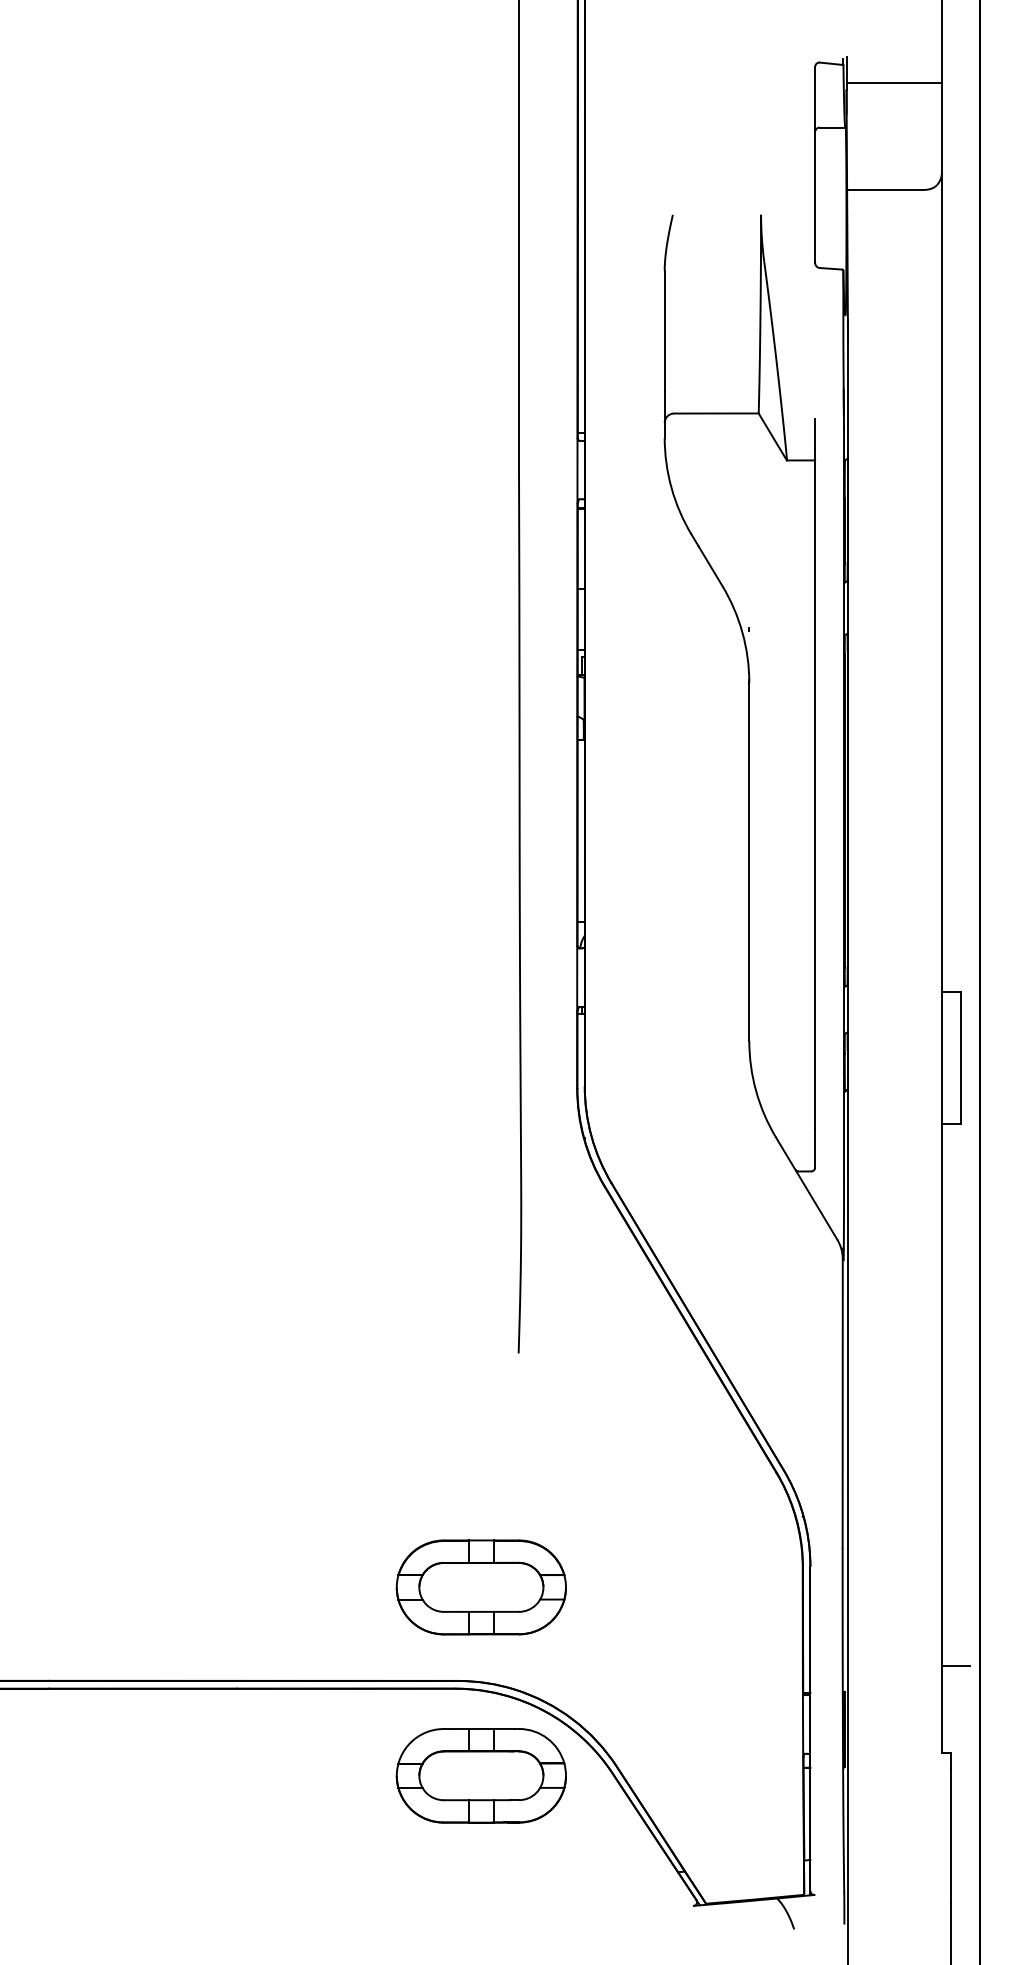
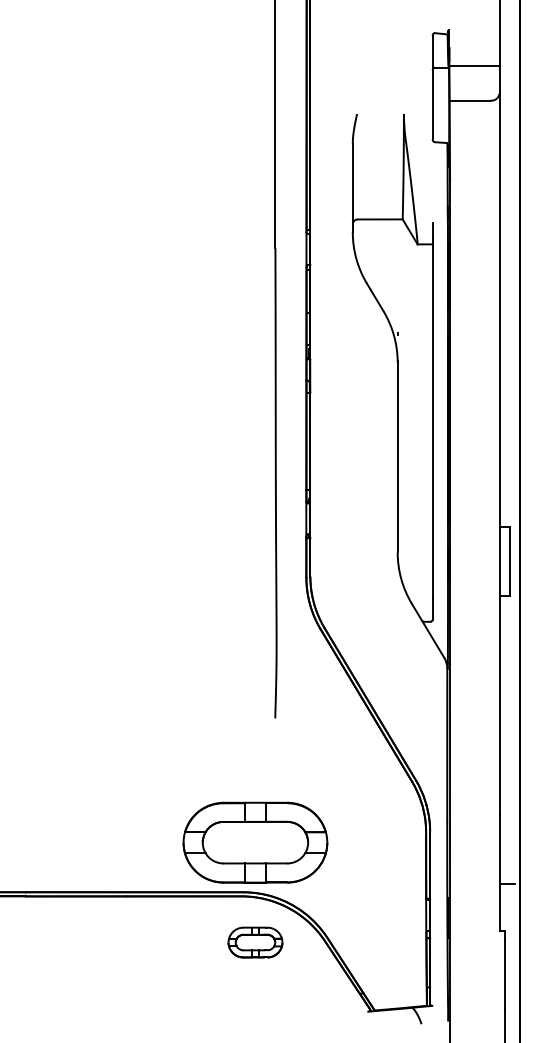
line: (894, 83) -> (474, 66), moved
part: (481, 1587) -> (255, 842), size x1.6
part: (481, 1775) -> (255, 942), size x0.6

